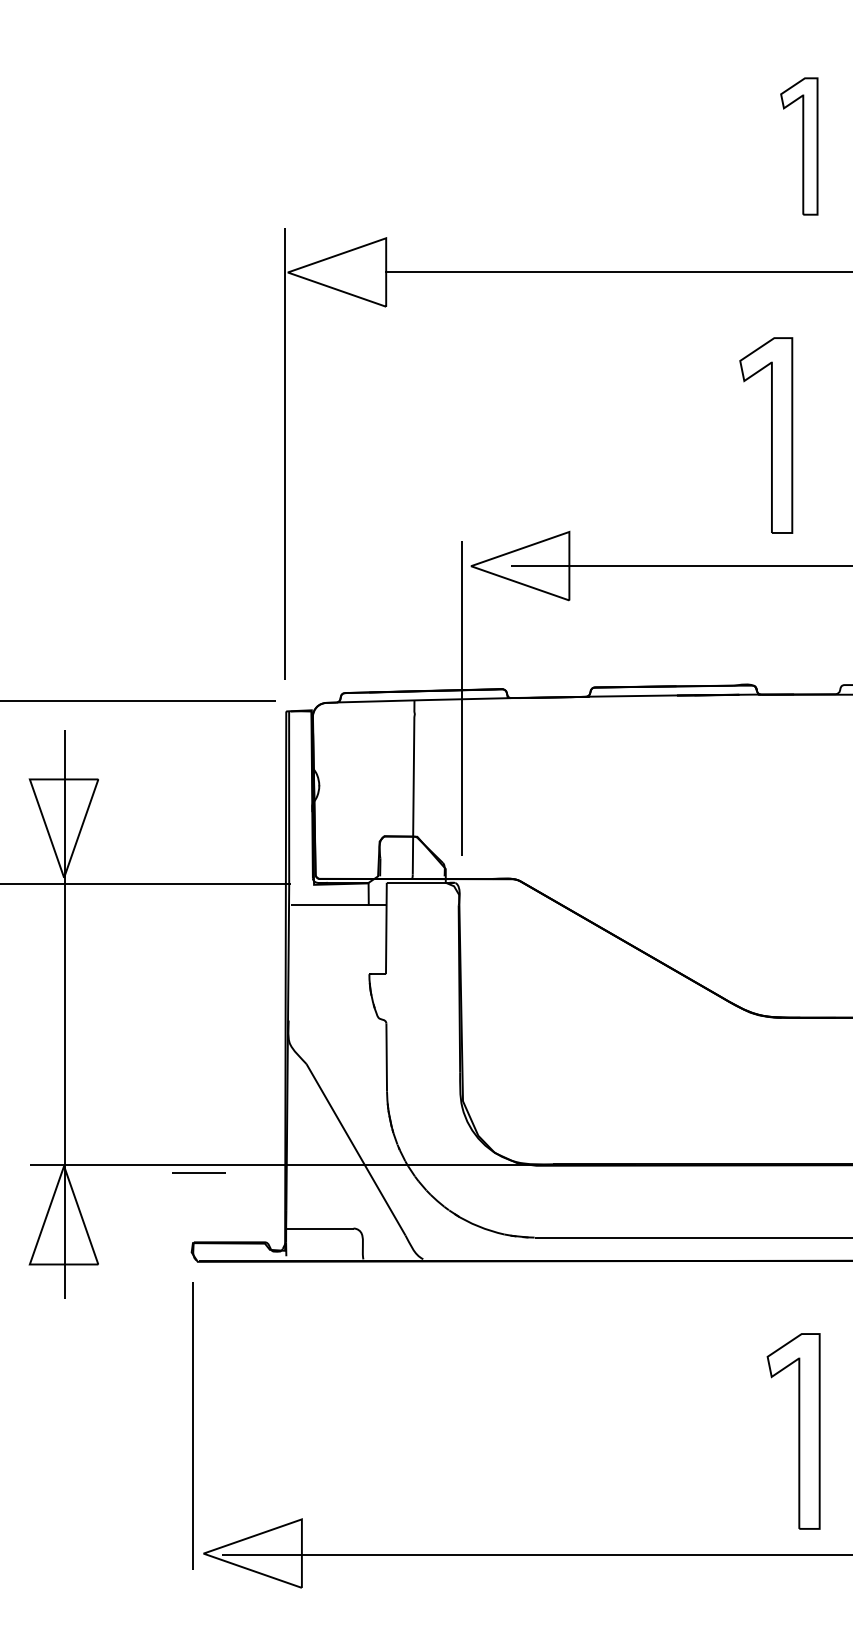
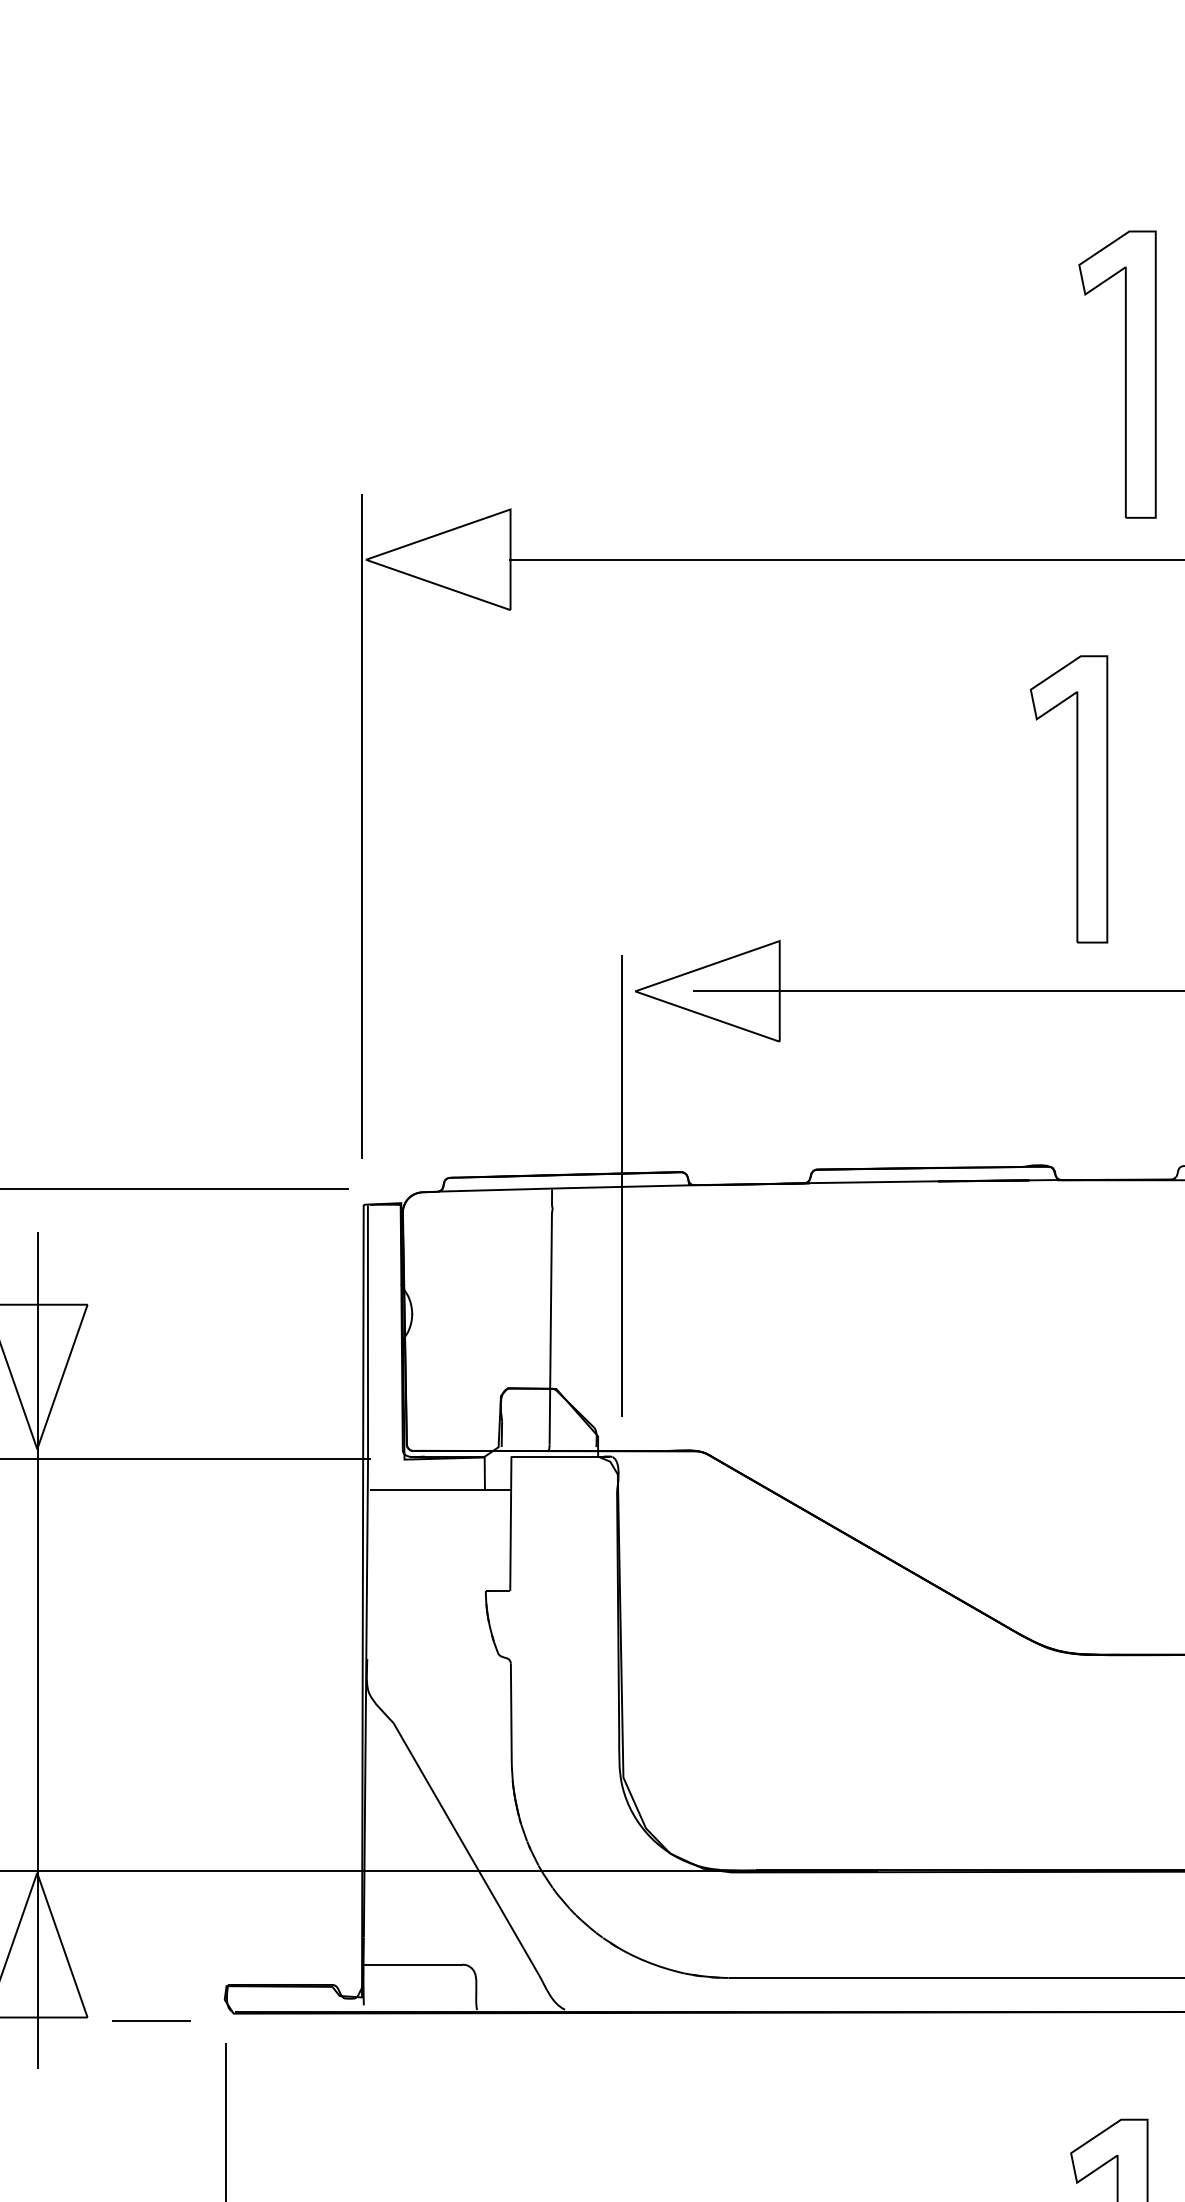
part: (799, 146) -> (1117, 374), size x1.43
line: (198, 1172) -> (150, 2020), moved

